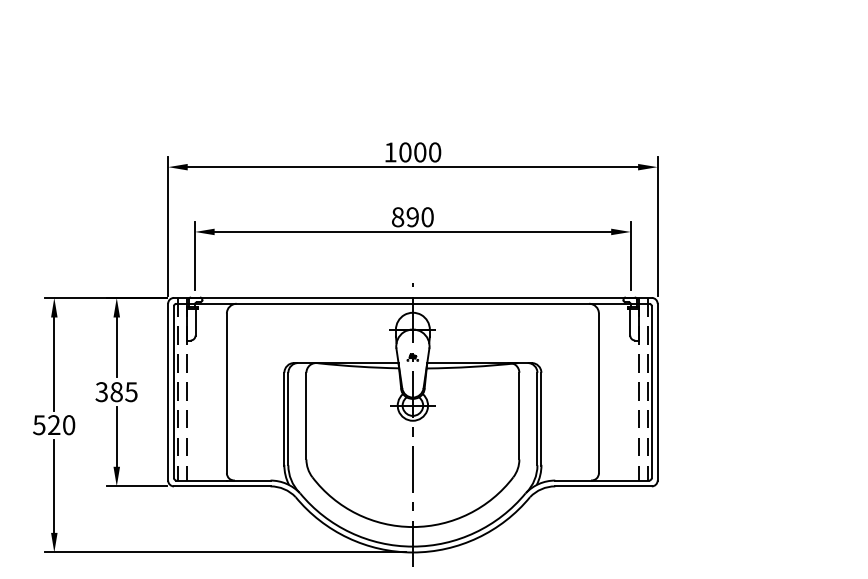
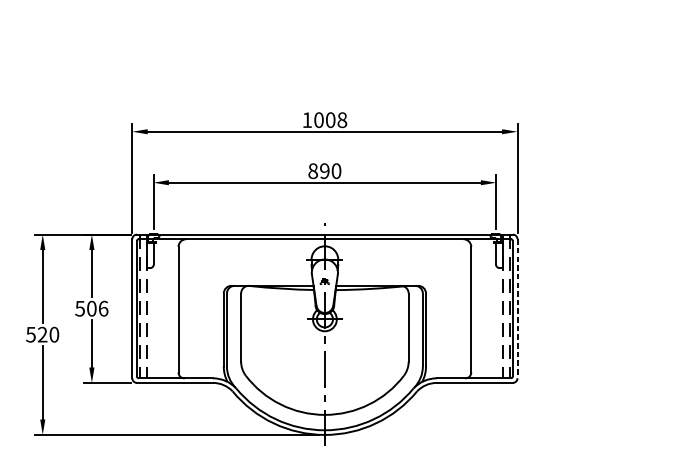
text: (435, 152) -> (342, 120), 1000 -> 1008
text: (116, 392) -> (91, 309), 385 -> 506
line: (657, 392) -> (517, 309), solid -> dashed

